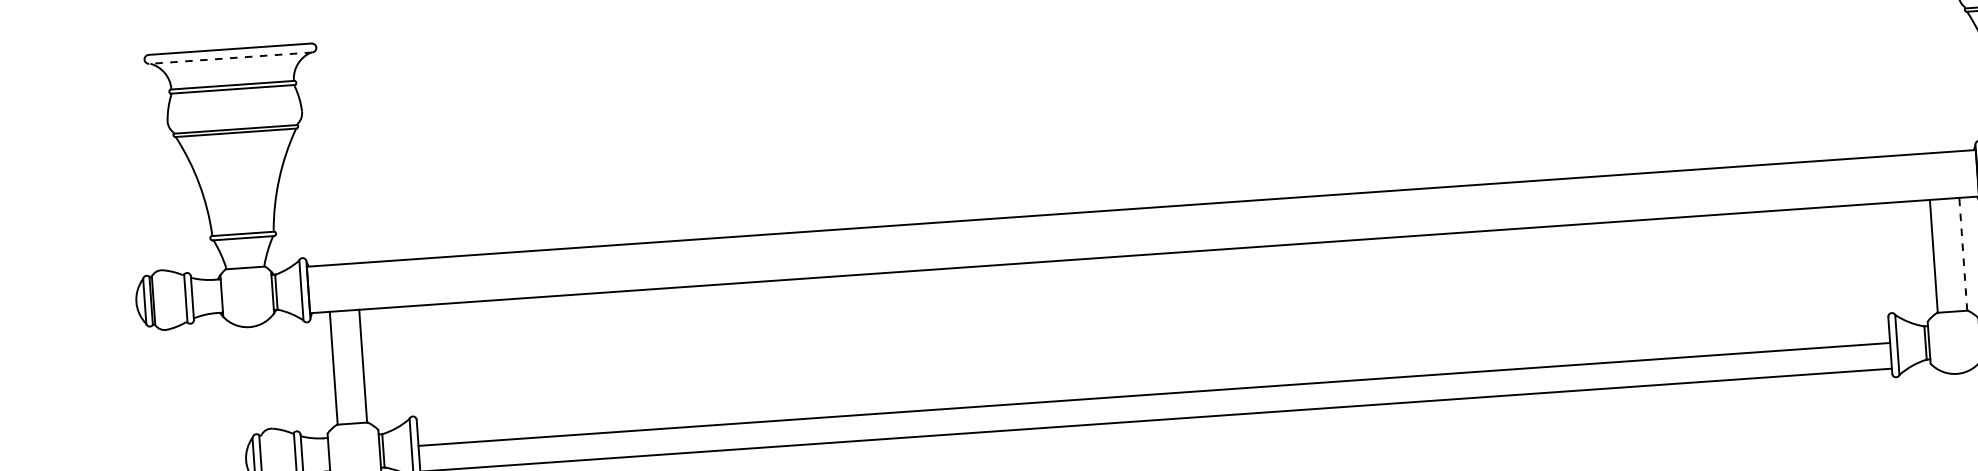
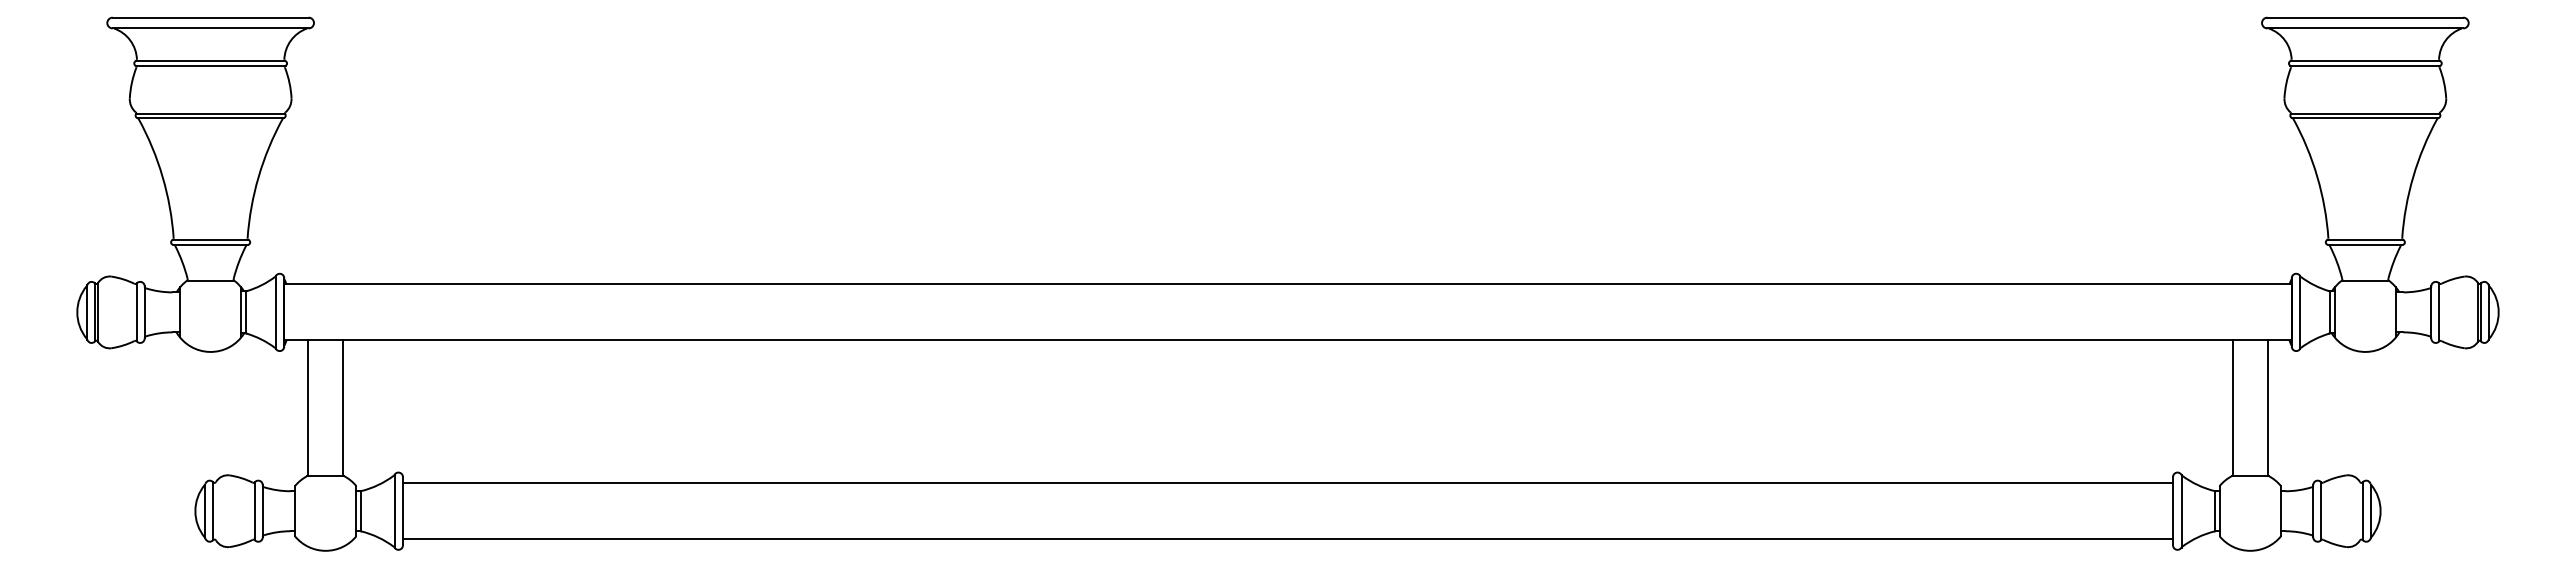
line: (230, 58) -> (210, 28), dashed -> solid
line: (1963, 254) -> (2268, 408), dashed -> solid
line: (1153, 394) -> (1287, 483), moved

